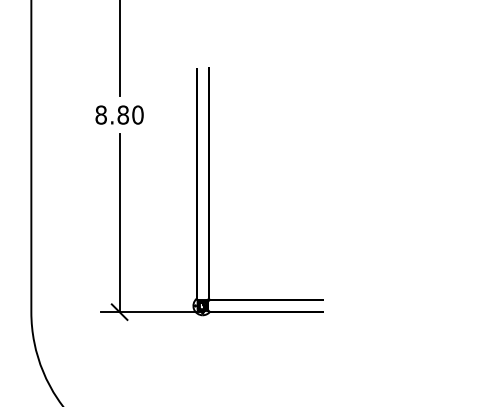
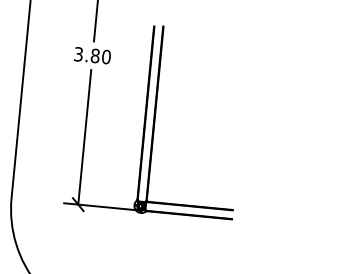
text: (100, 114) -> (78, 53), 8.80 -> 3.80

